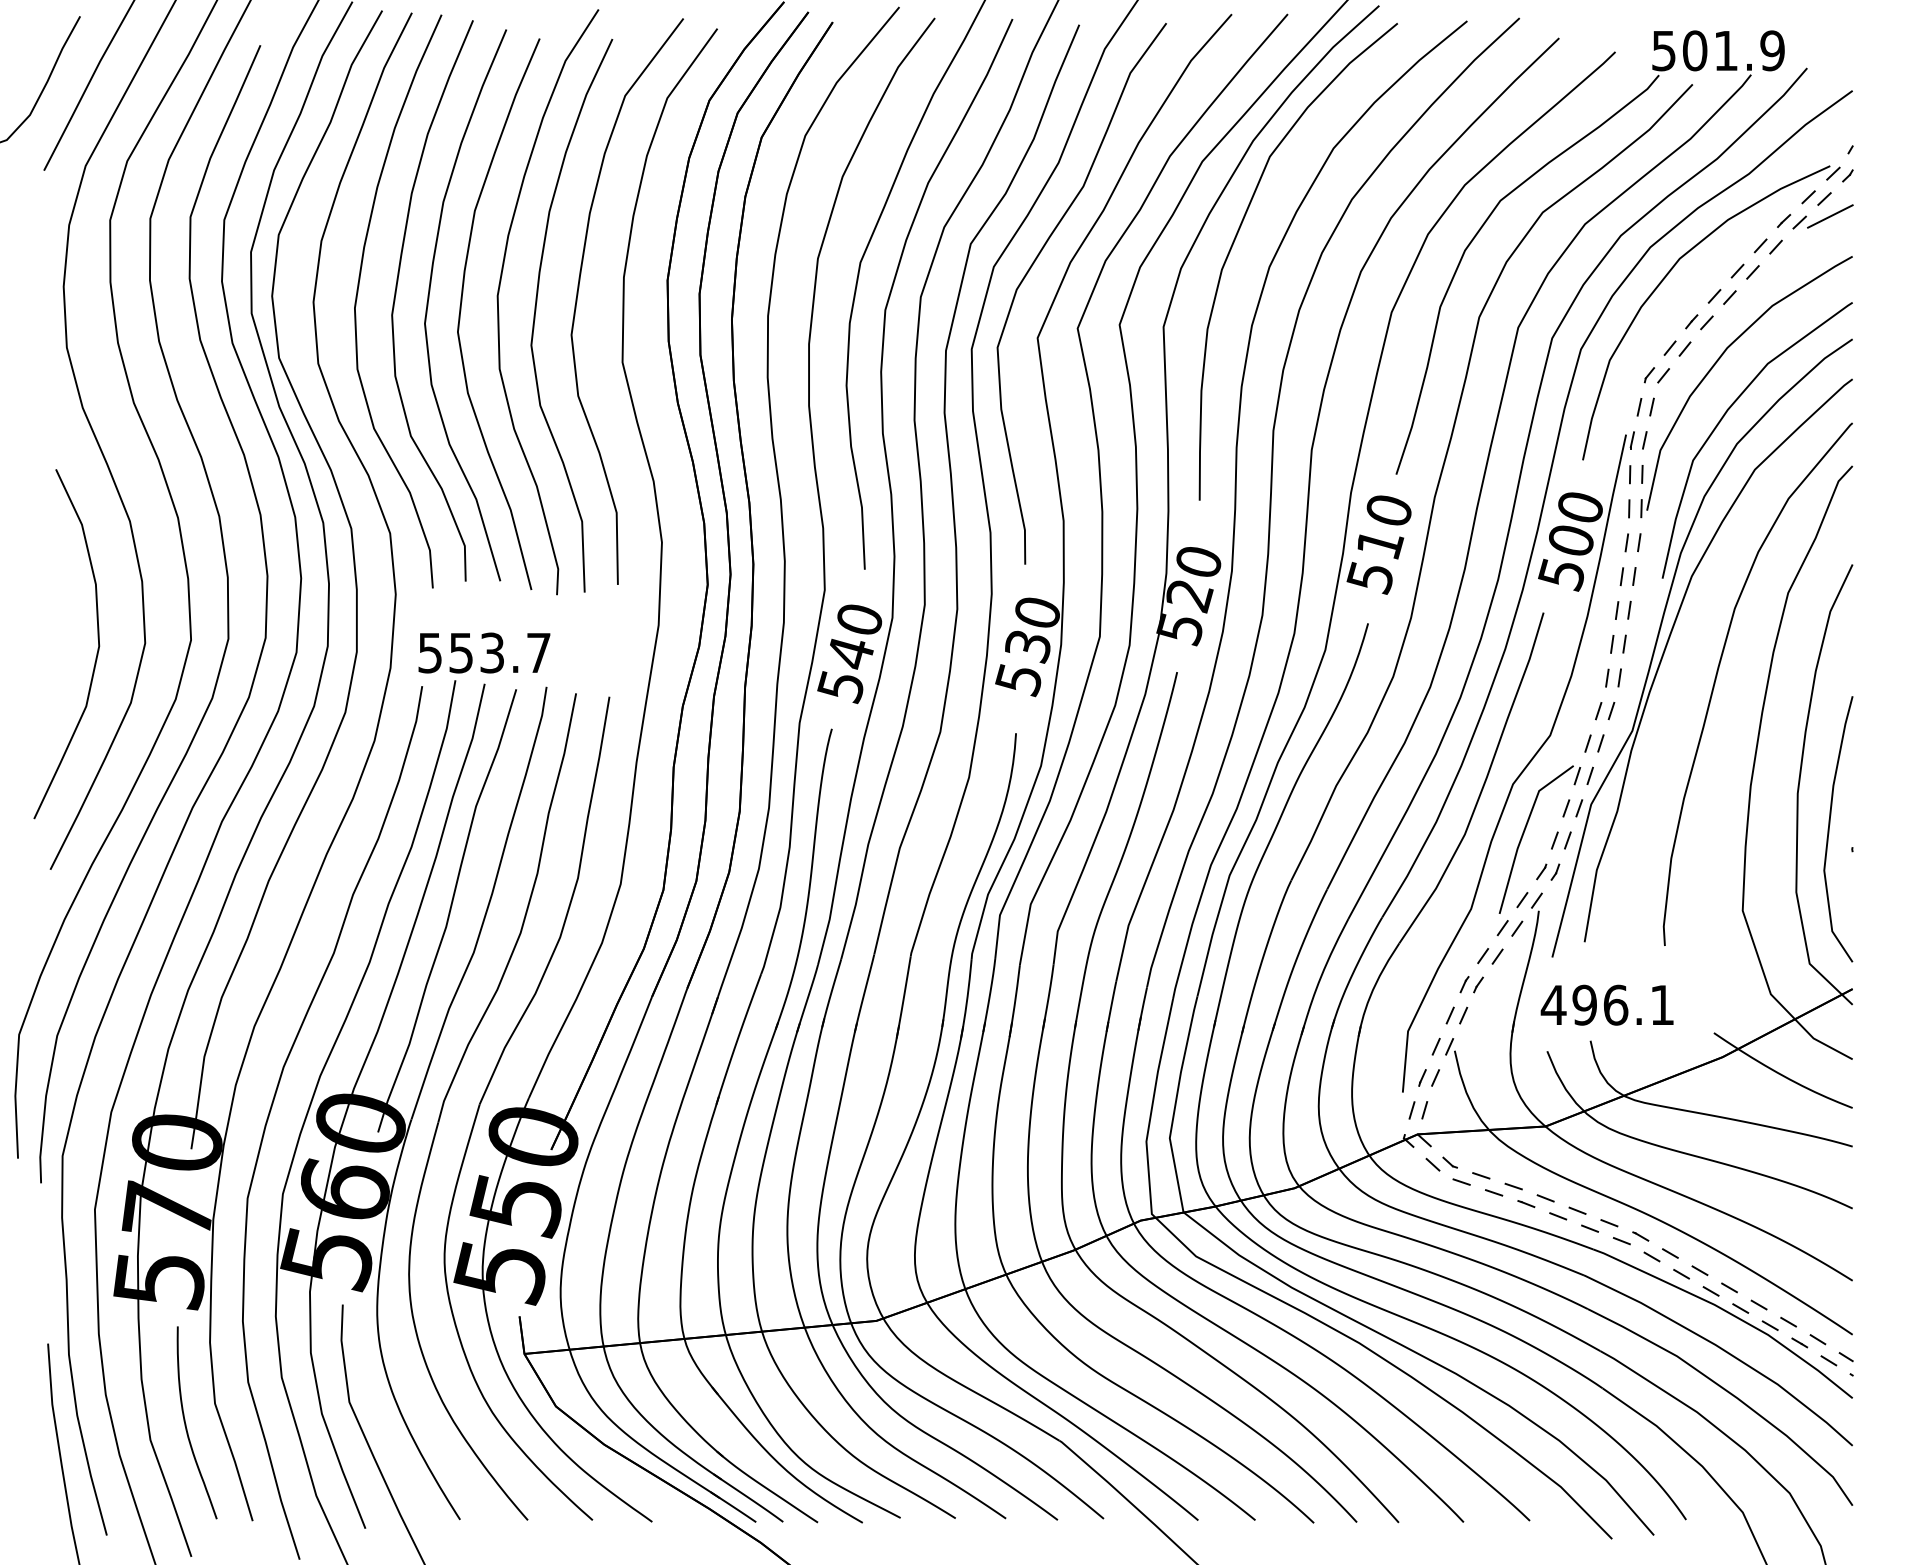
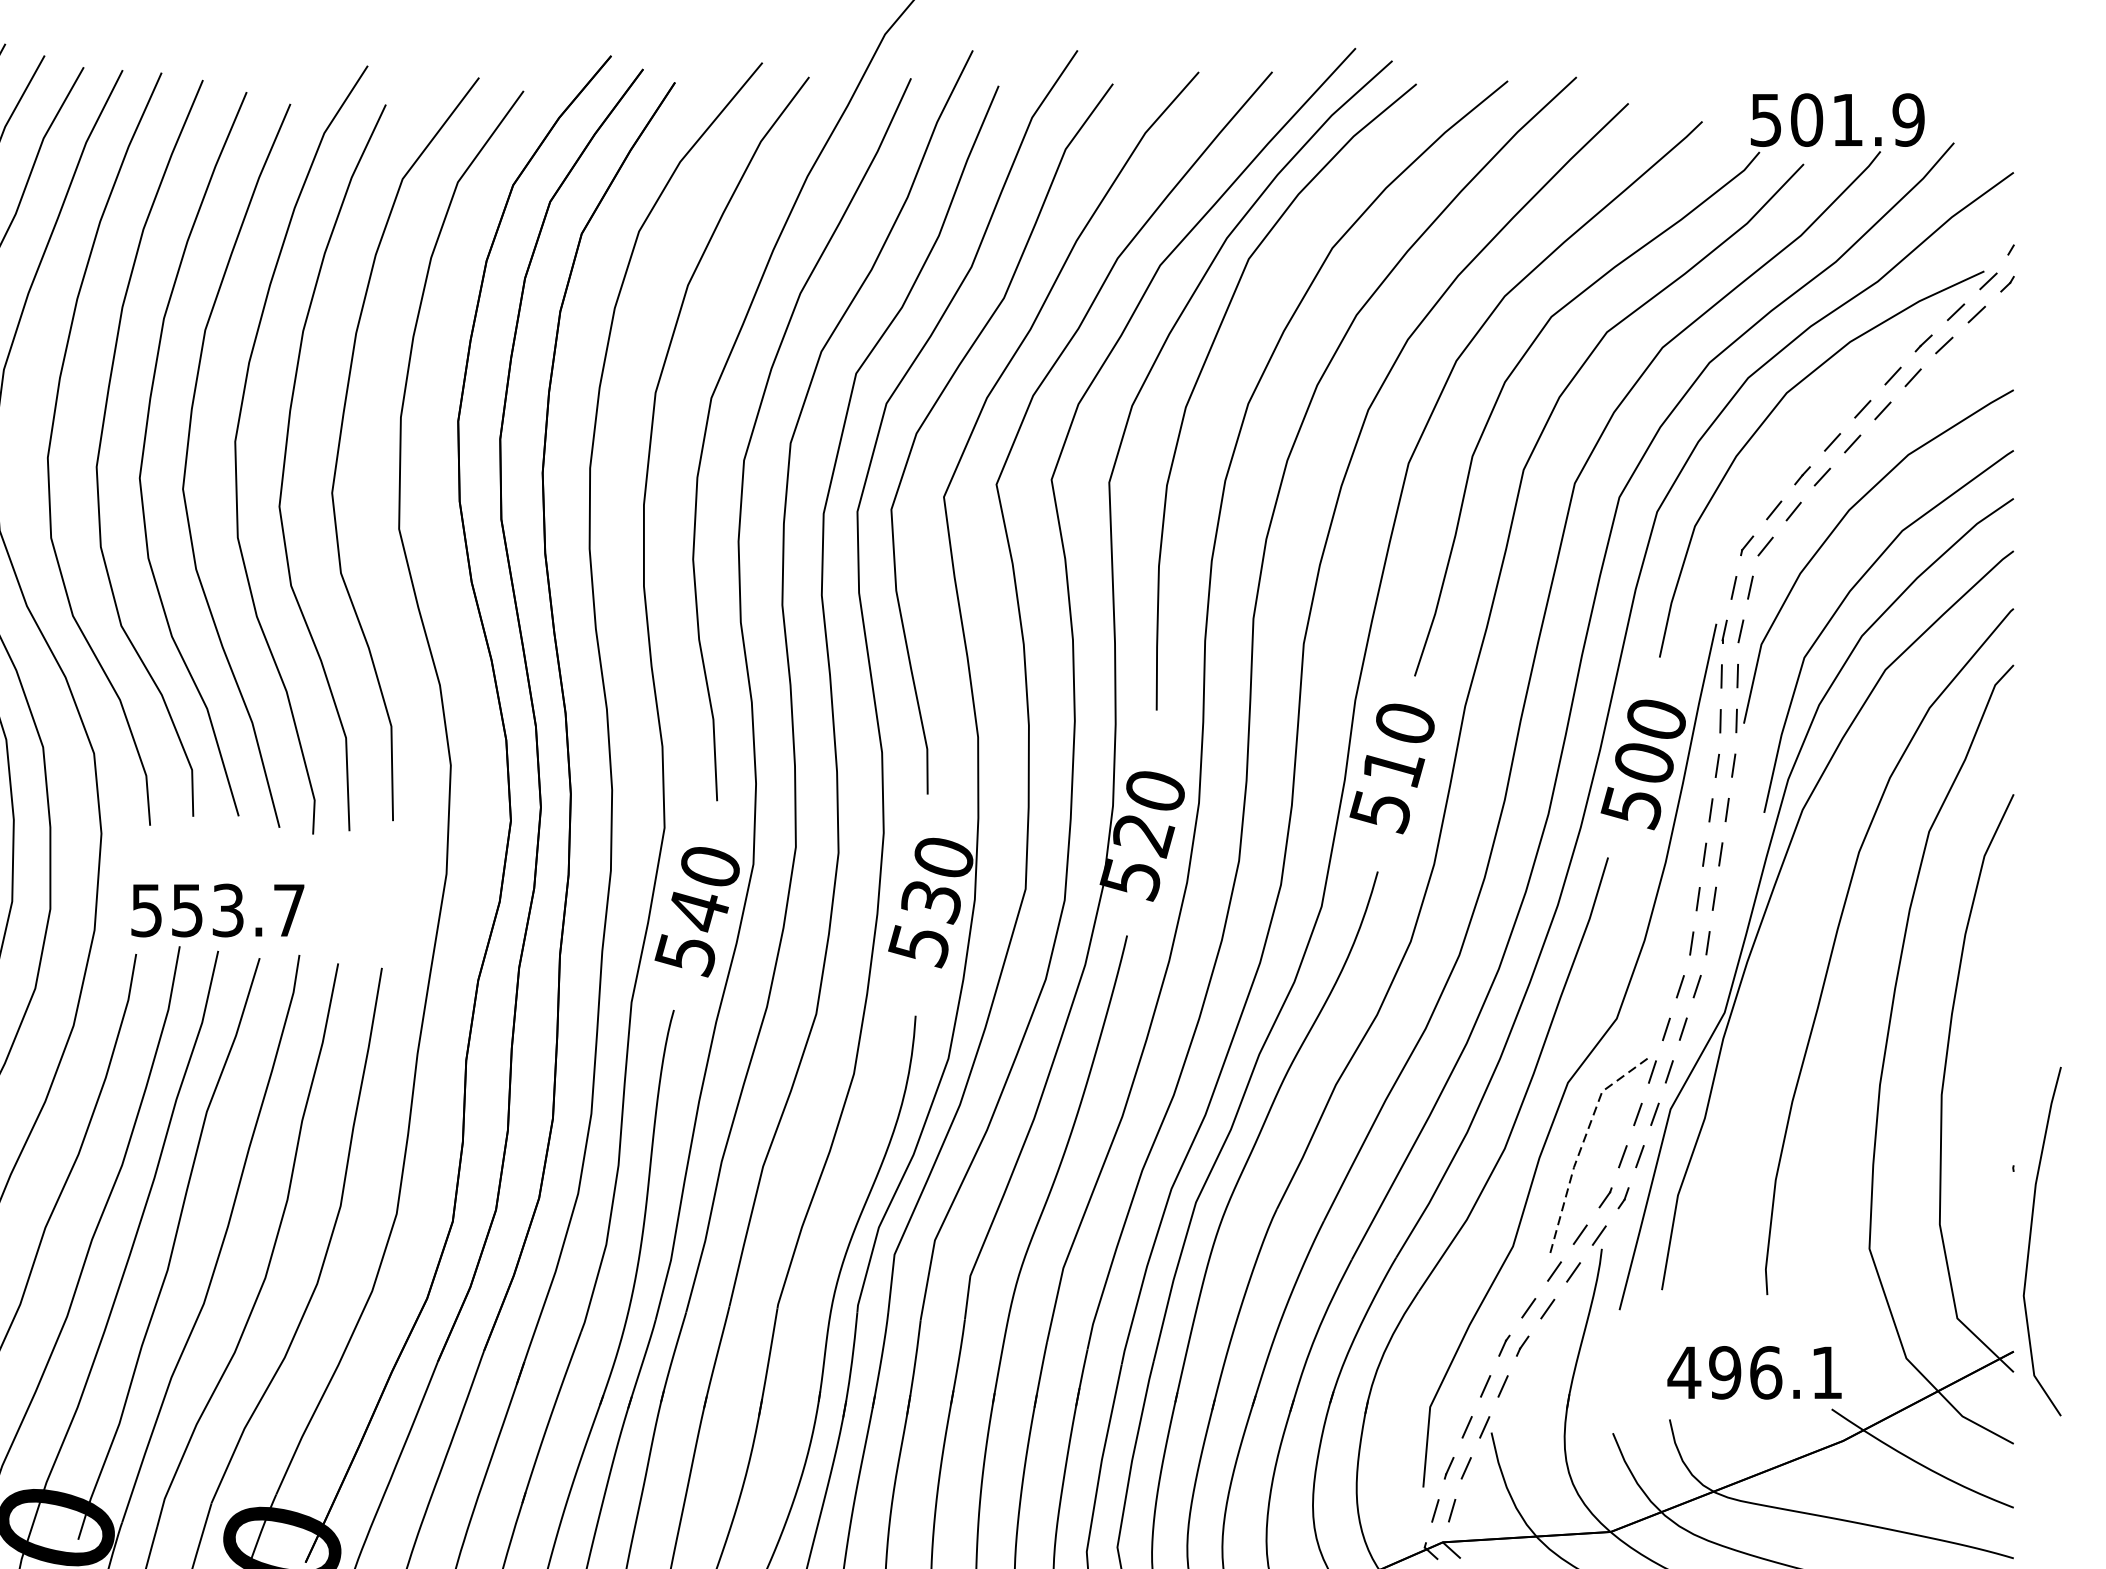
line: (1830, 216) -> (1984, 337), removed
curve: (1829, 829) -> (2030, 1241), moved
line: (1523, 831) -> (1581, 1144), solid -> dashed
text: (1606, 1004) -> (1753, 1371), moved

